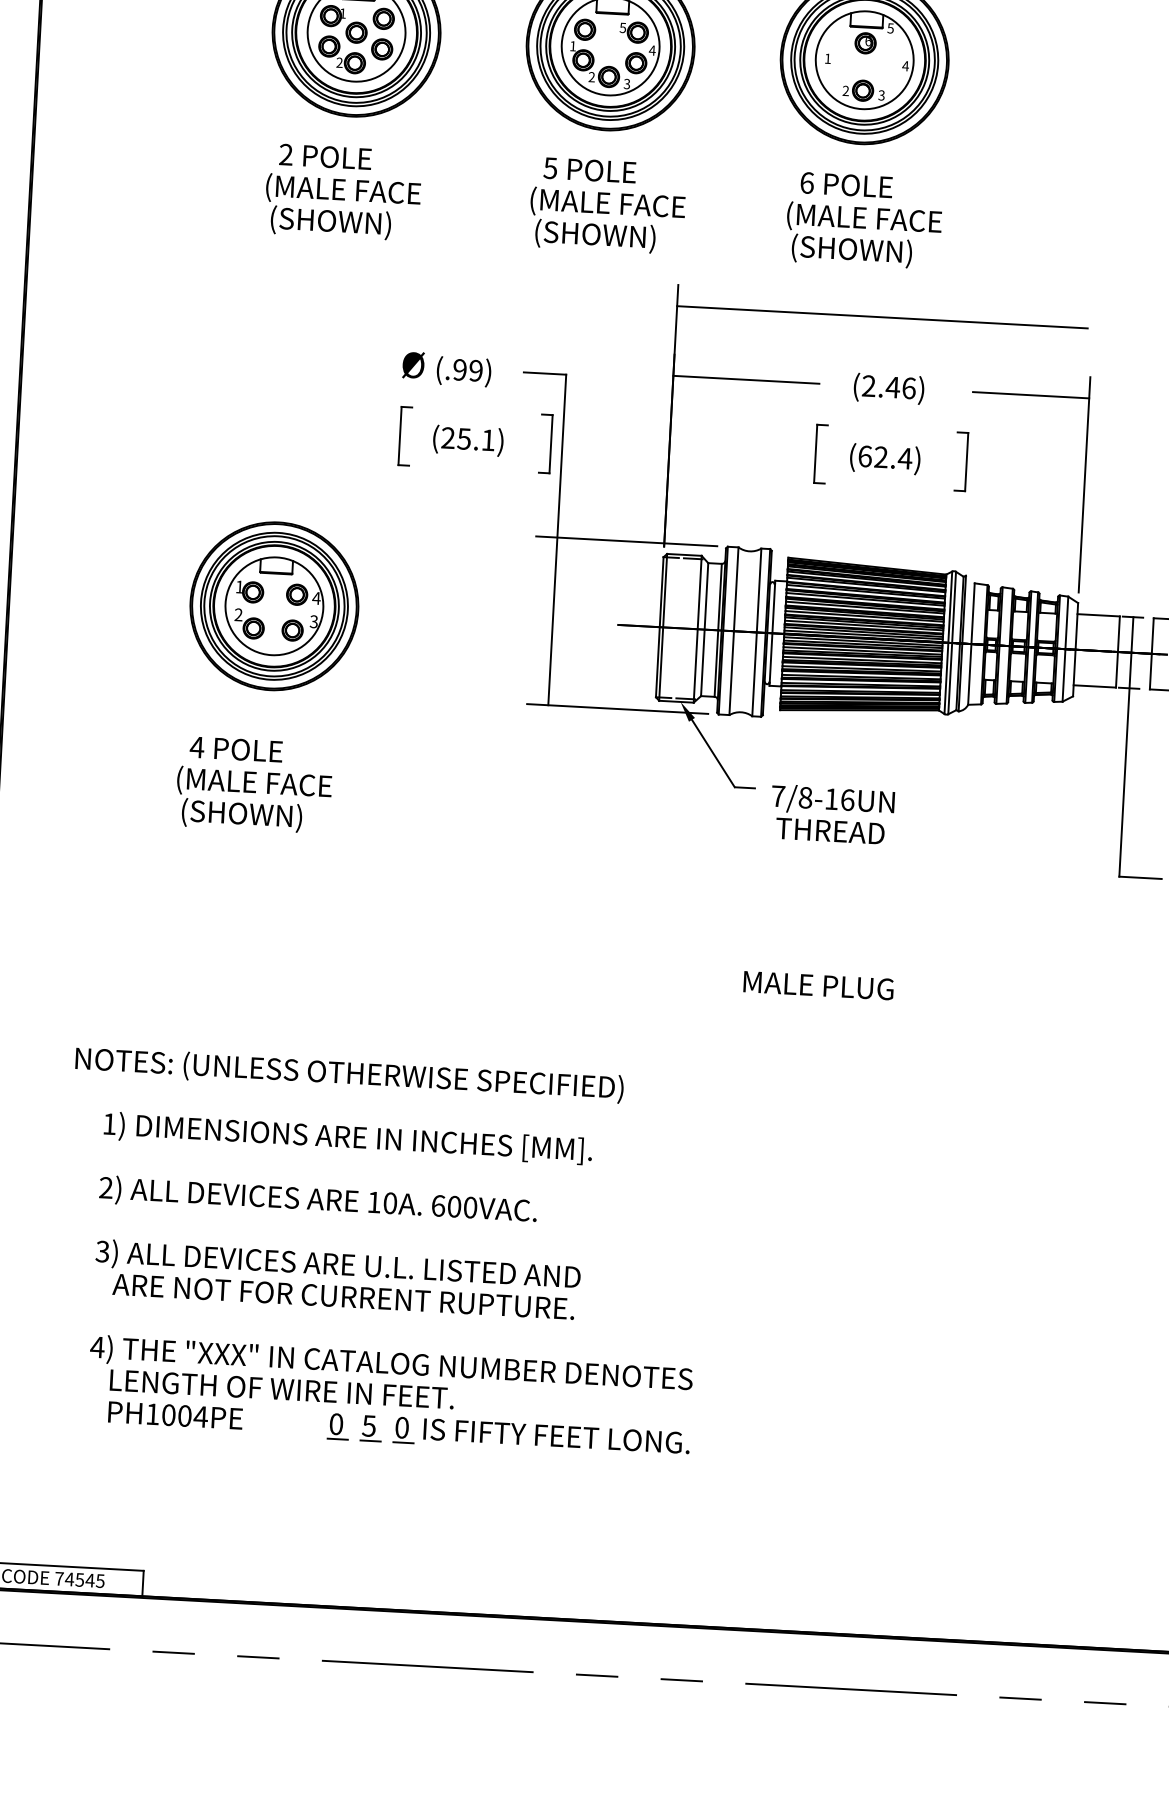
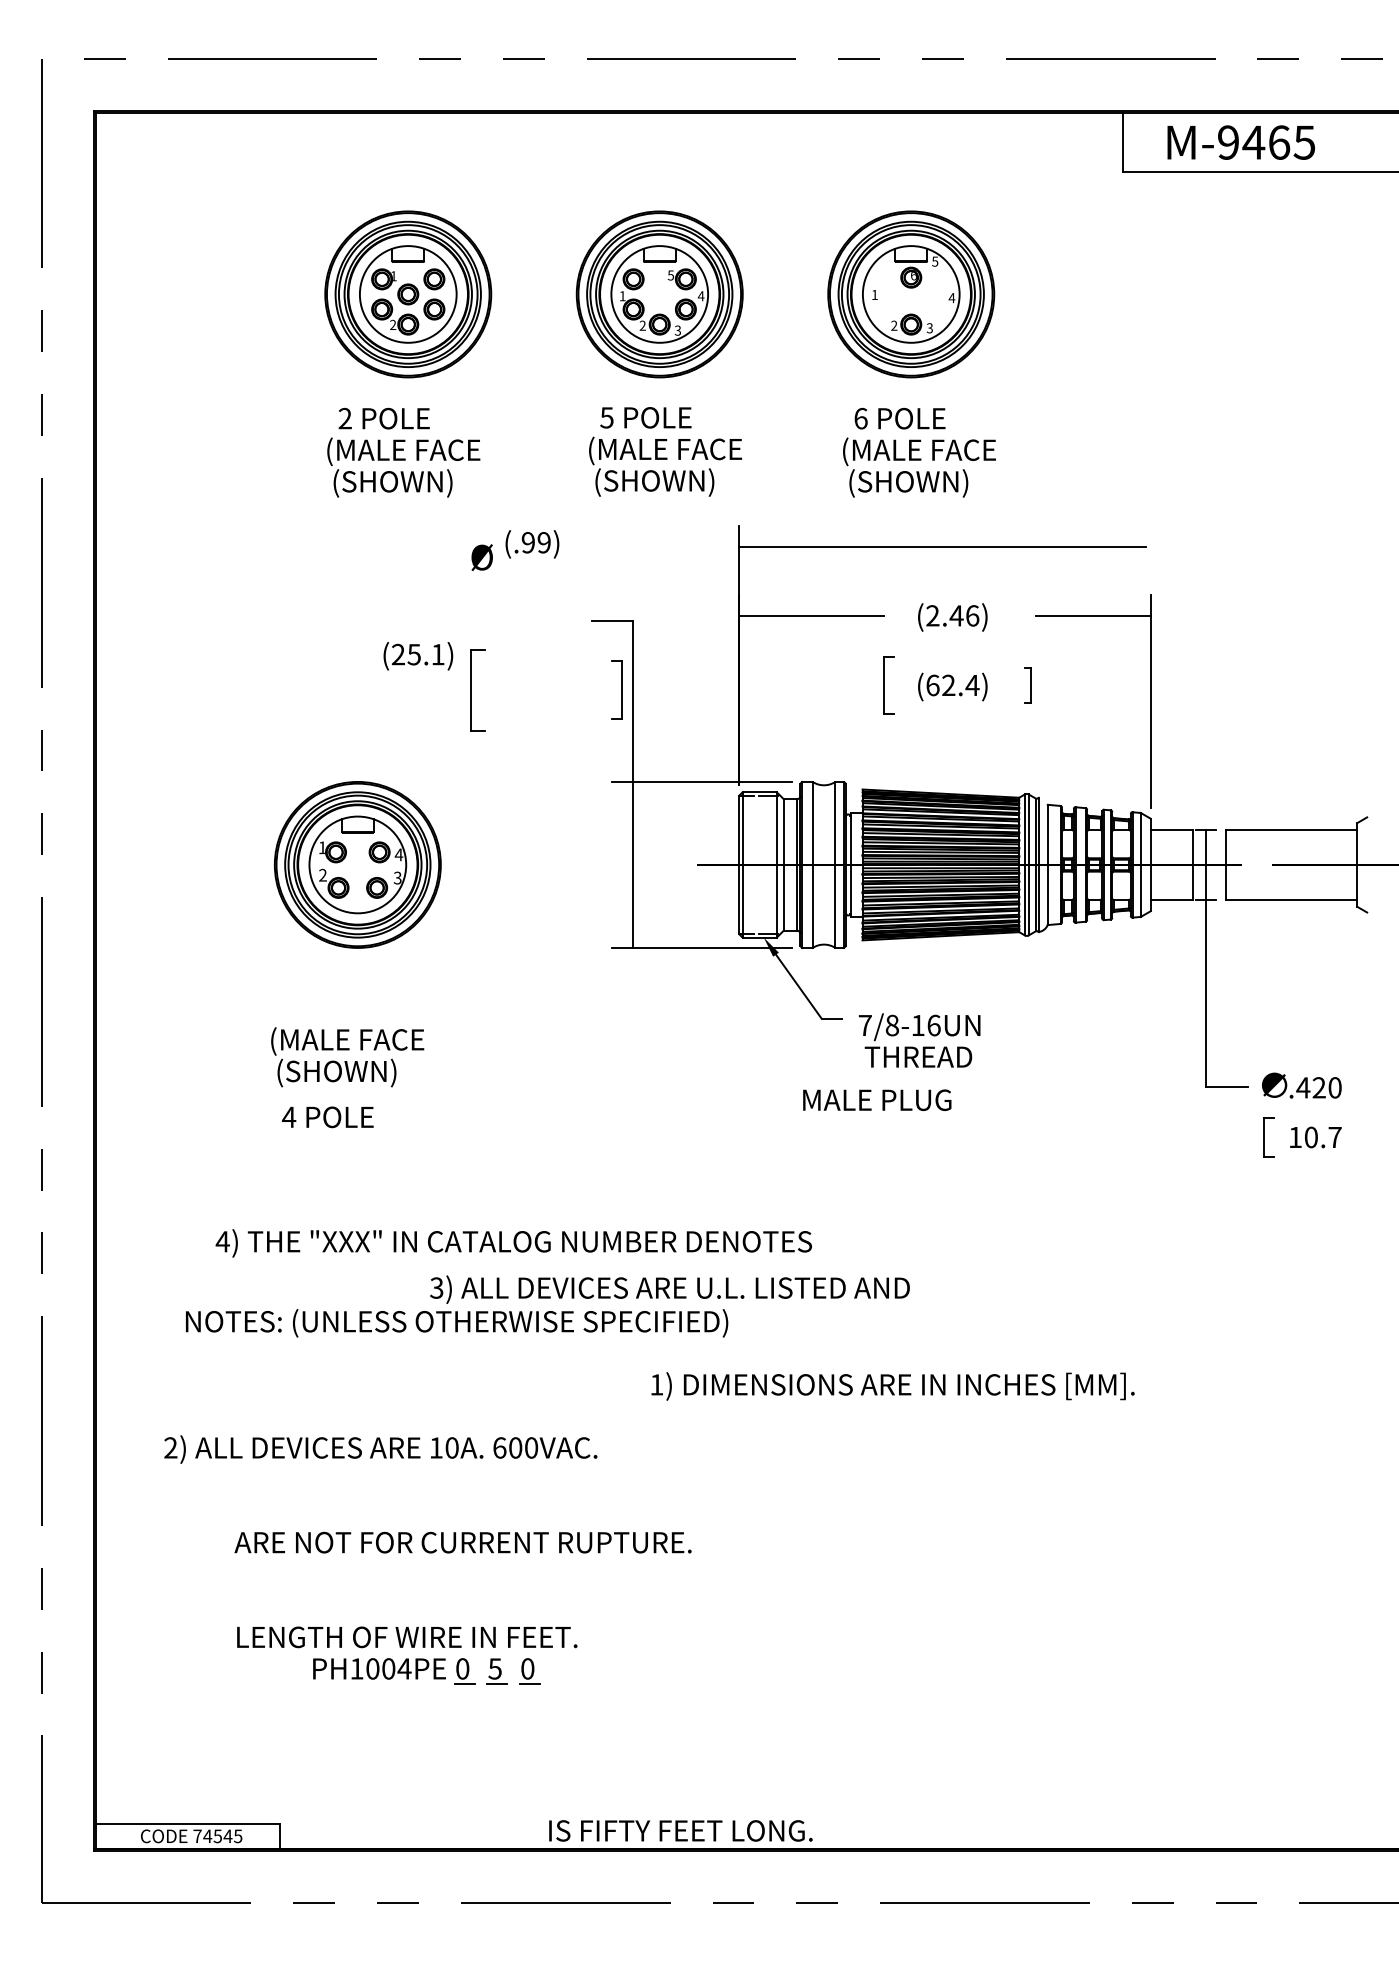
text: (412, 365) -> (481, 557), moved
text: (464, 371) -> (532, 544), moved
part: (404, 435) -> (477, 689), size x1.4
text: (468, 441) -> (418, 656), moved
part: (960, 461) -> (1027, 685), size x0.6
text: (235, 749) -> (327, 1117), moved
text: (818, 984) -> (877, 1099), moved
text: (347, 1138) -> (892, 1386), moved
text: (317, 1200) -> (380, 1449), moved
text: (337, 1265) -> (669, 1289), moved
text: (391, 1364) -> (513, 1243), moved
text: (175, 1415) -> (379, 1668), moved
text: (556, 1435) -> (680, 1830), moved

